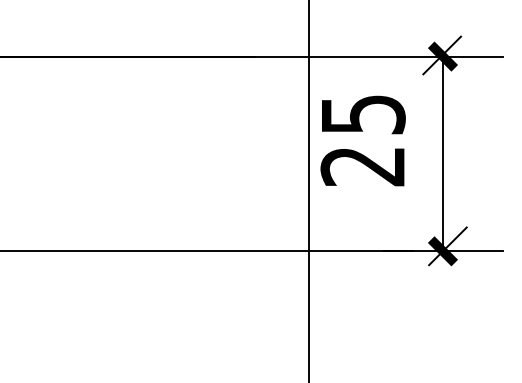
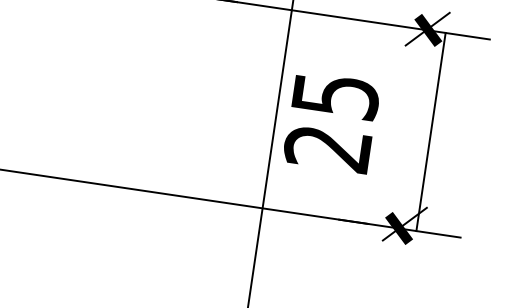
text: (362, 140) -> (331, 121), moved
line: (442, 153) -> (430, 131), moved

